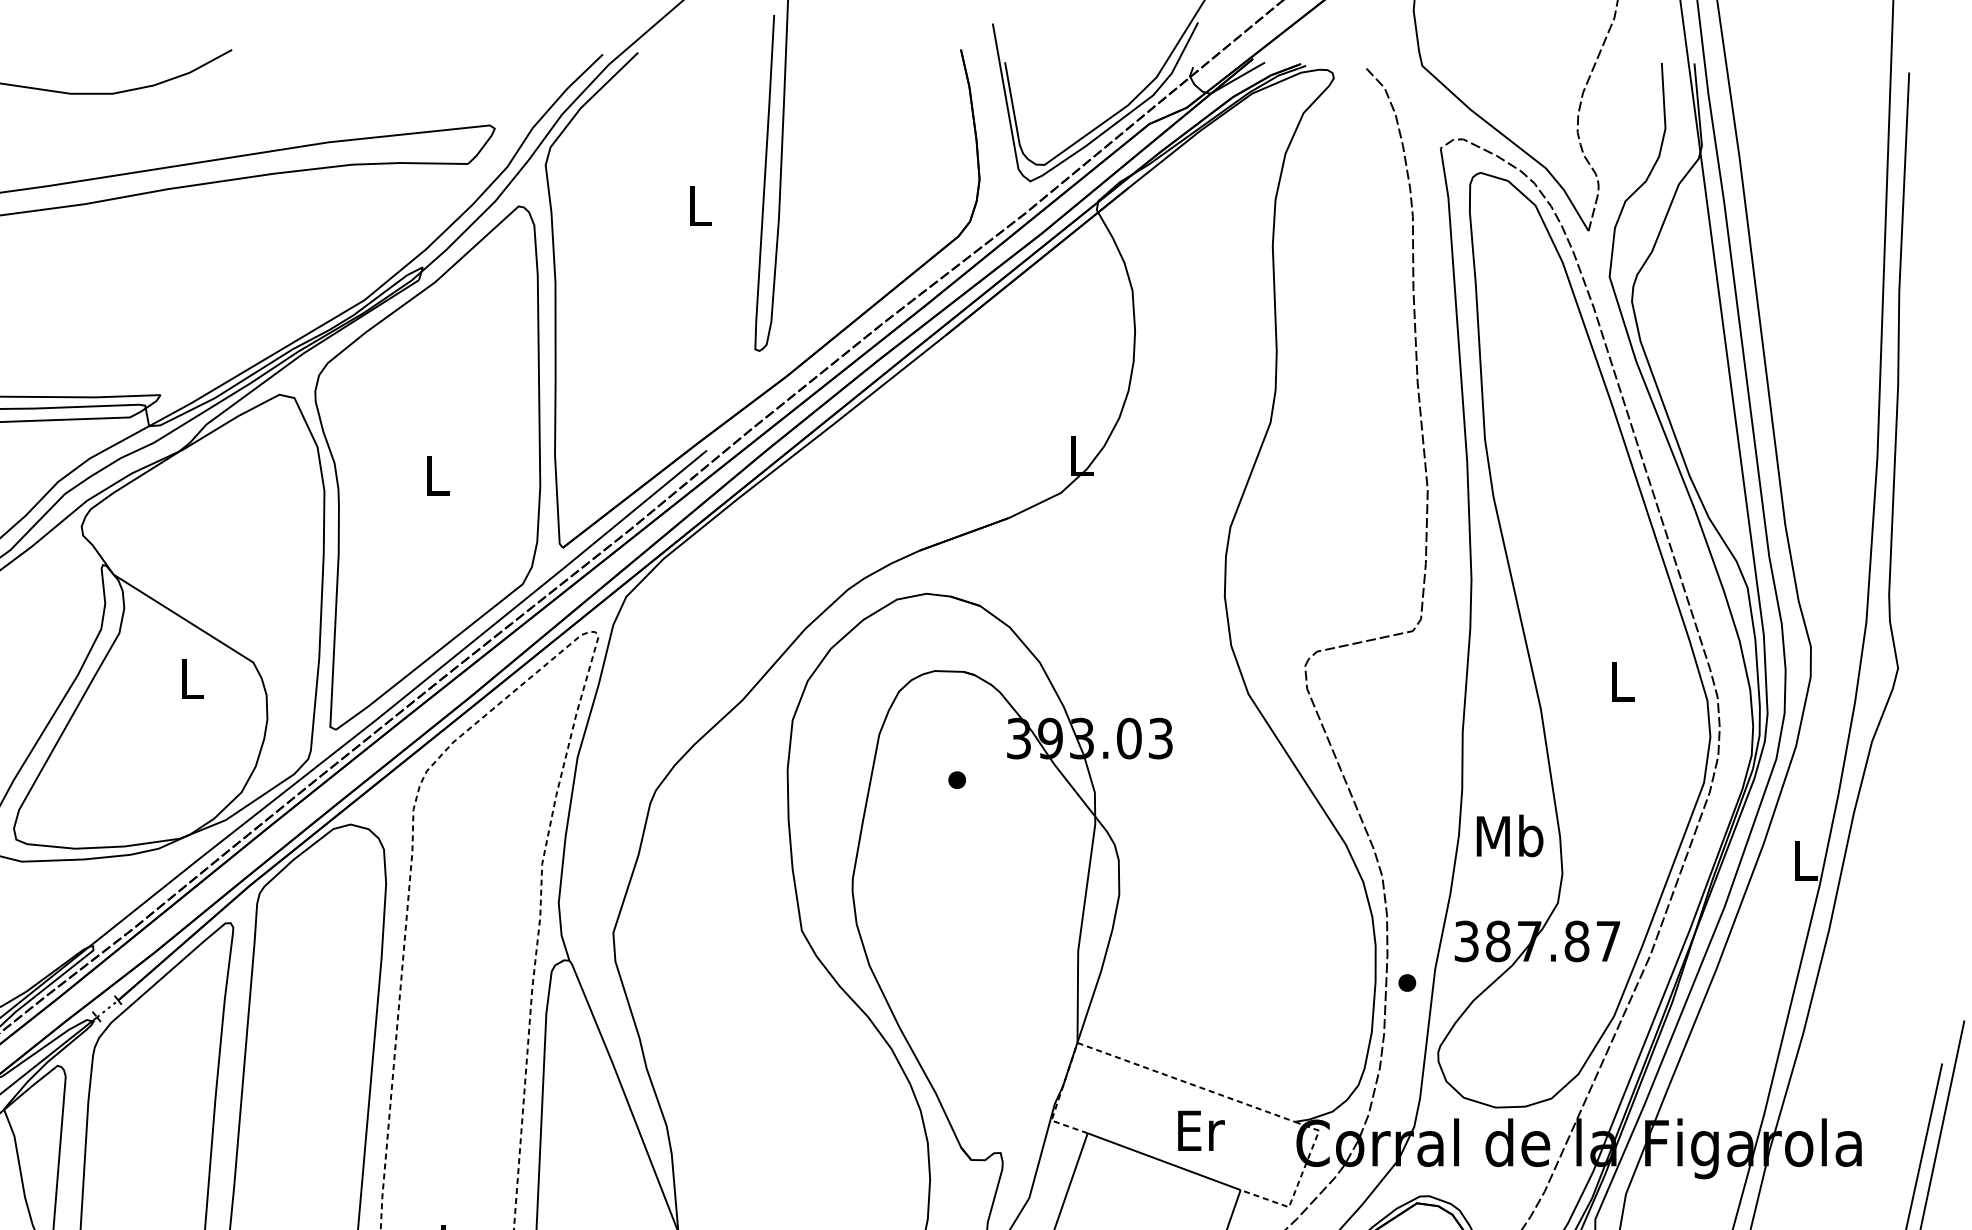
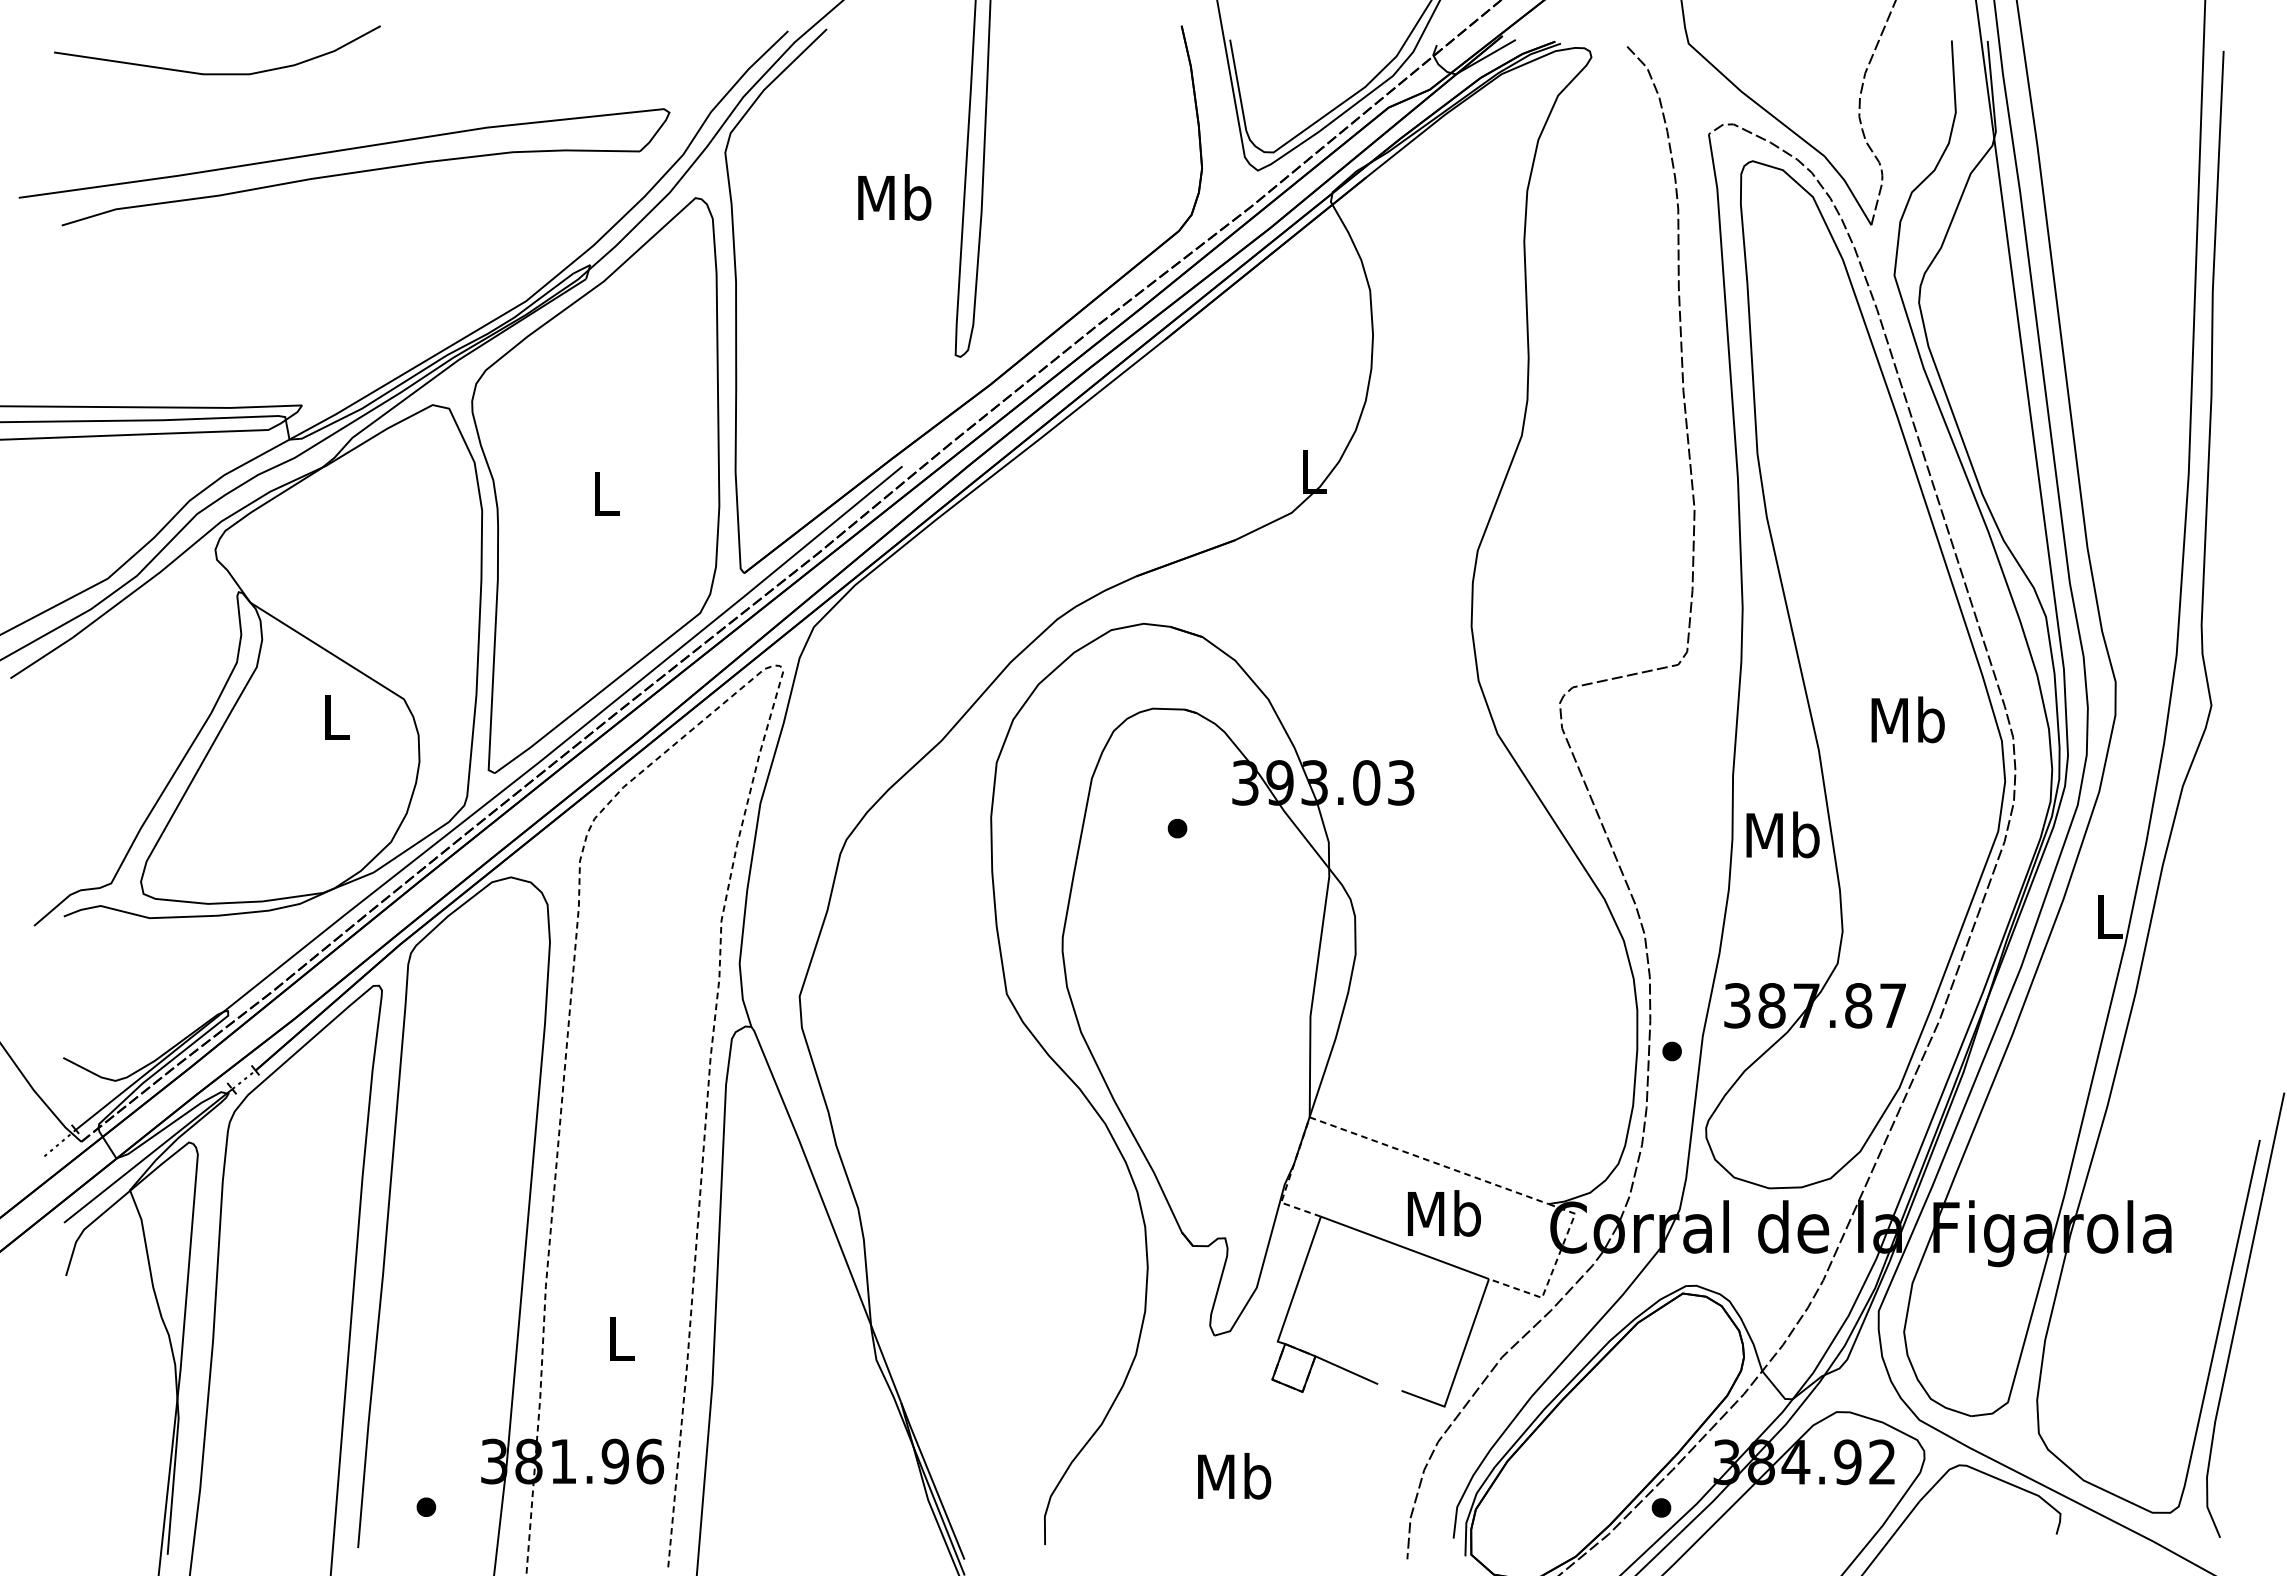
text: (699, 205) -> (894, 197), L -> Mb
text: (1621, 680) -> (1907, 719), L -> Mb
text: (1509, 835) -> (1782, 834), moved
text: (1200, 1130) -> (1444, 1213), Er -> Mb

